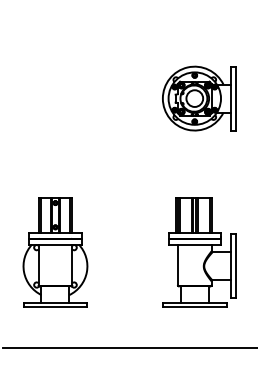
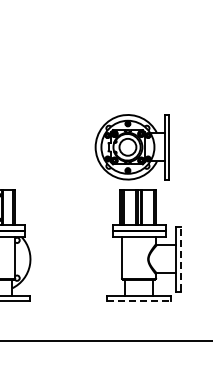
part: (199, 98) -> (132, 147), moved
line: (235, 266) -> (180, 259), solid -> dashed
line: (194, 307) -> (138, 300), solid -> dashed

